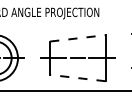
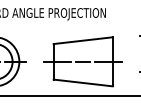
line: (77, 38) -> (82, 40), dashed -> solid
line: (77, 78) -> (82, 83), dashed -> solid

